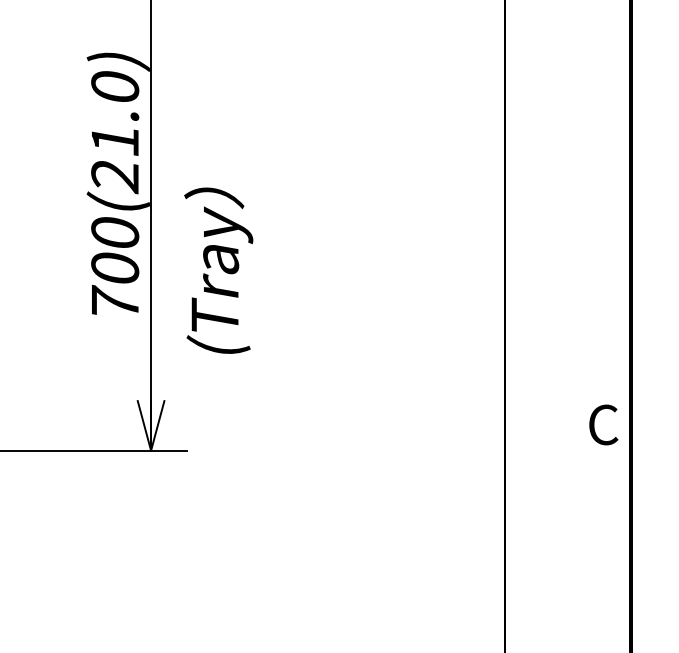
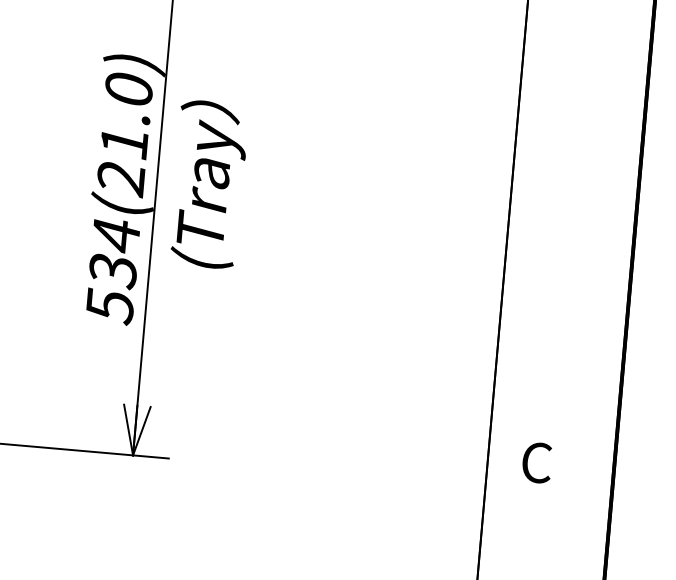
text: (115, 269) -> (113, 271), 700(21.0) -> 534(21.0)
text: (218, 270) -> (208, 184), moved
text: (603, 424) -> (536, 462), moved

